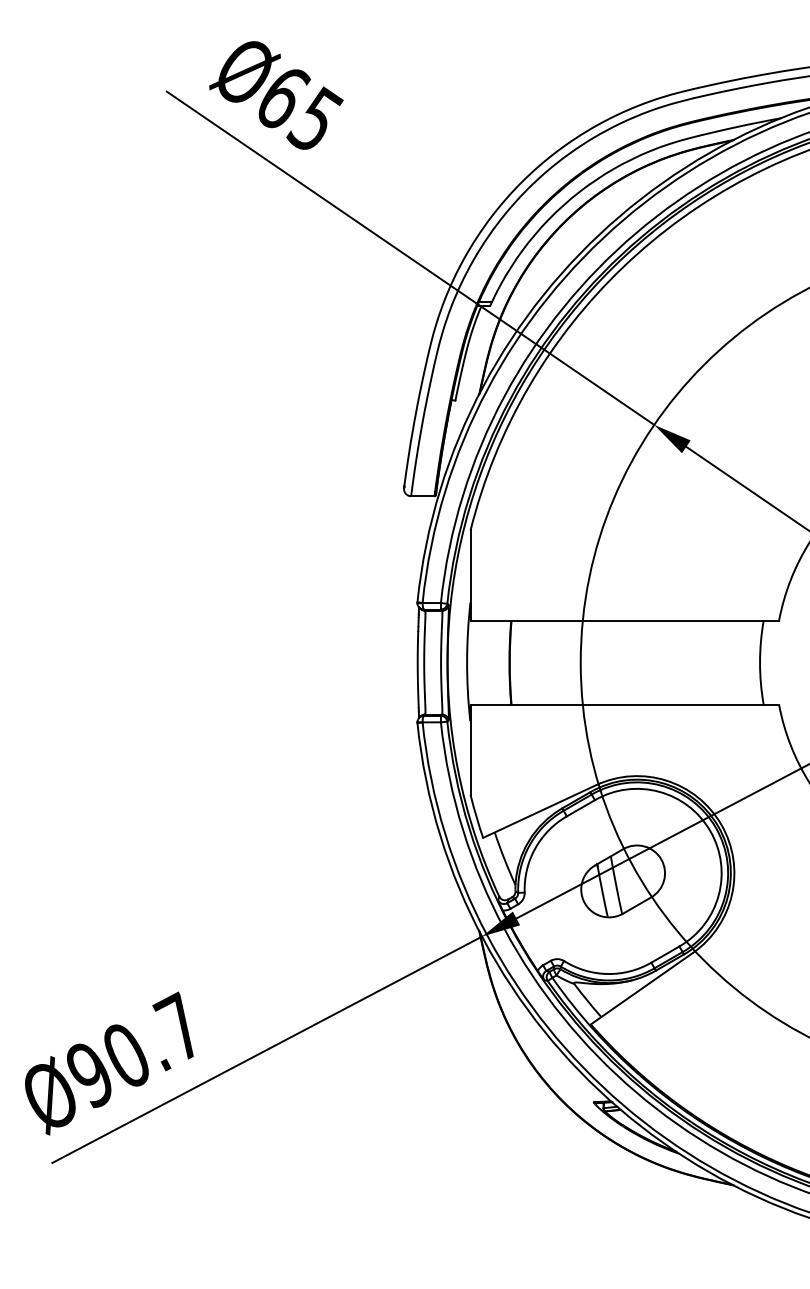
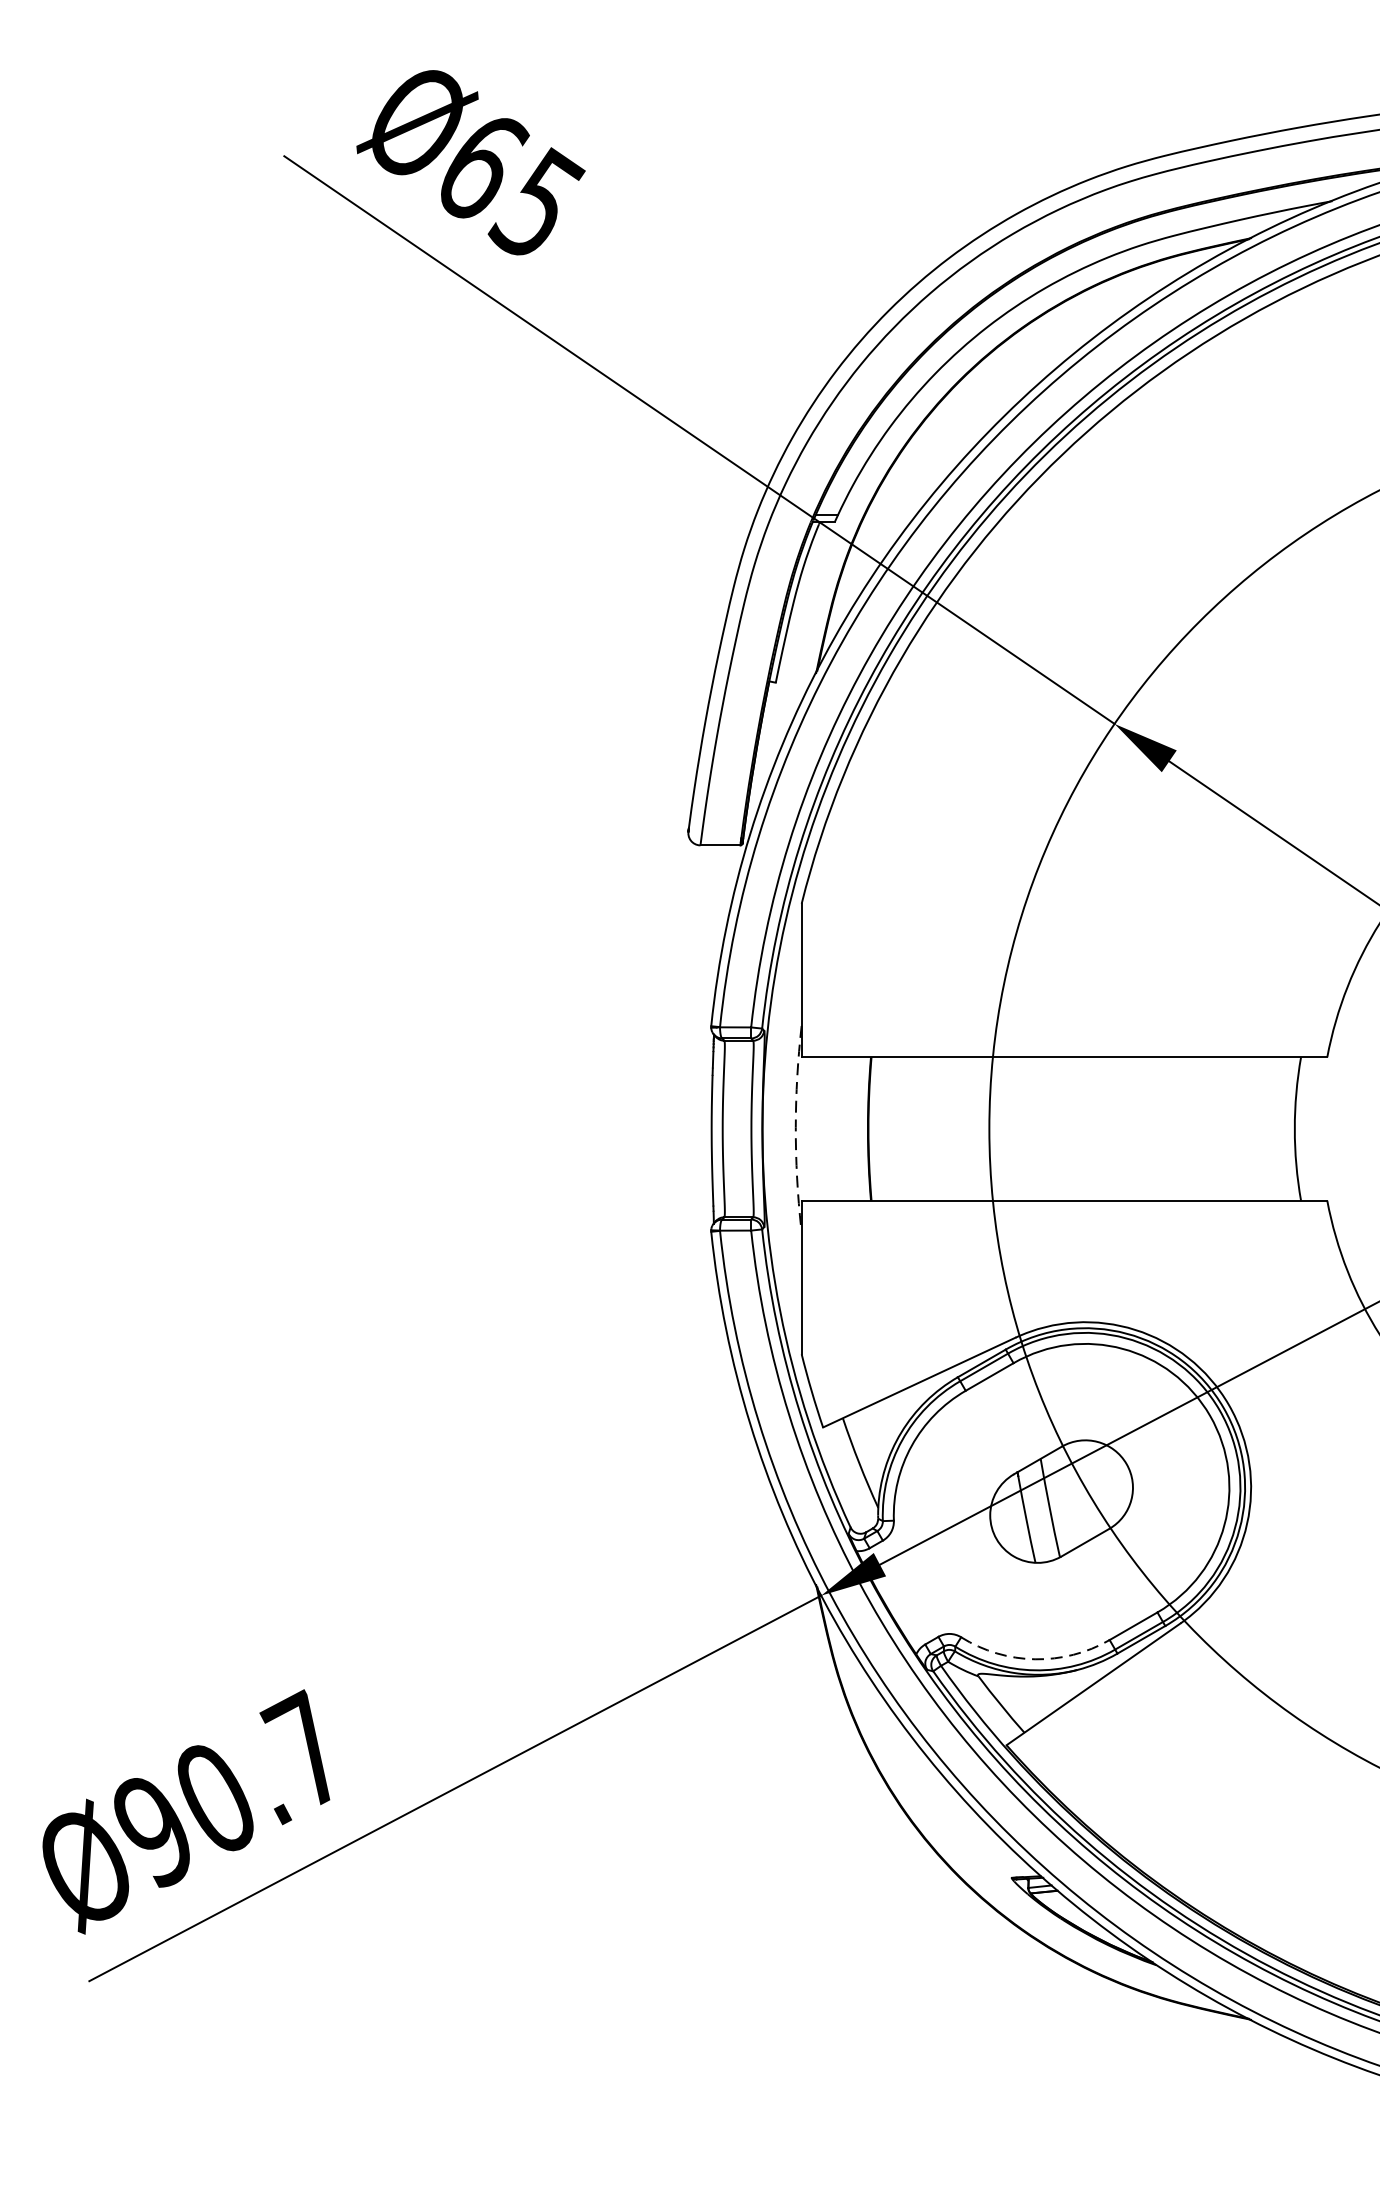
arc: (467, 661) -> (796, 1126), solid -> dashed
arc: (607, 974) -> (1034, 1660), solid -> dashed

